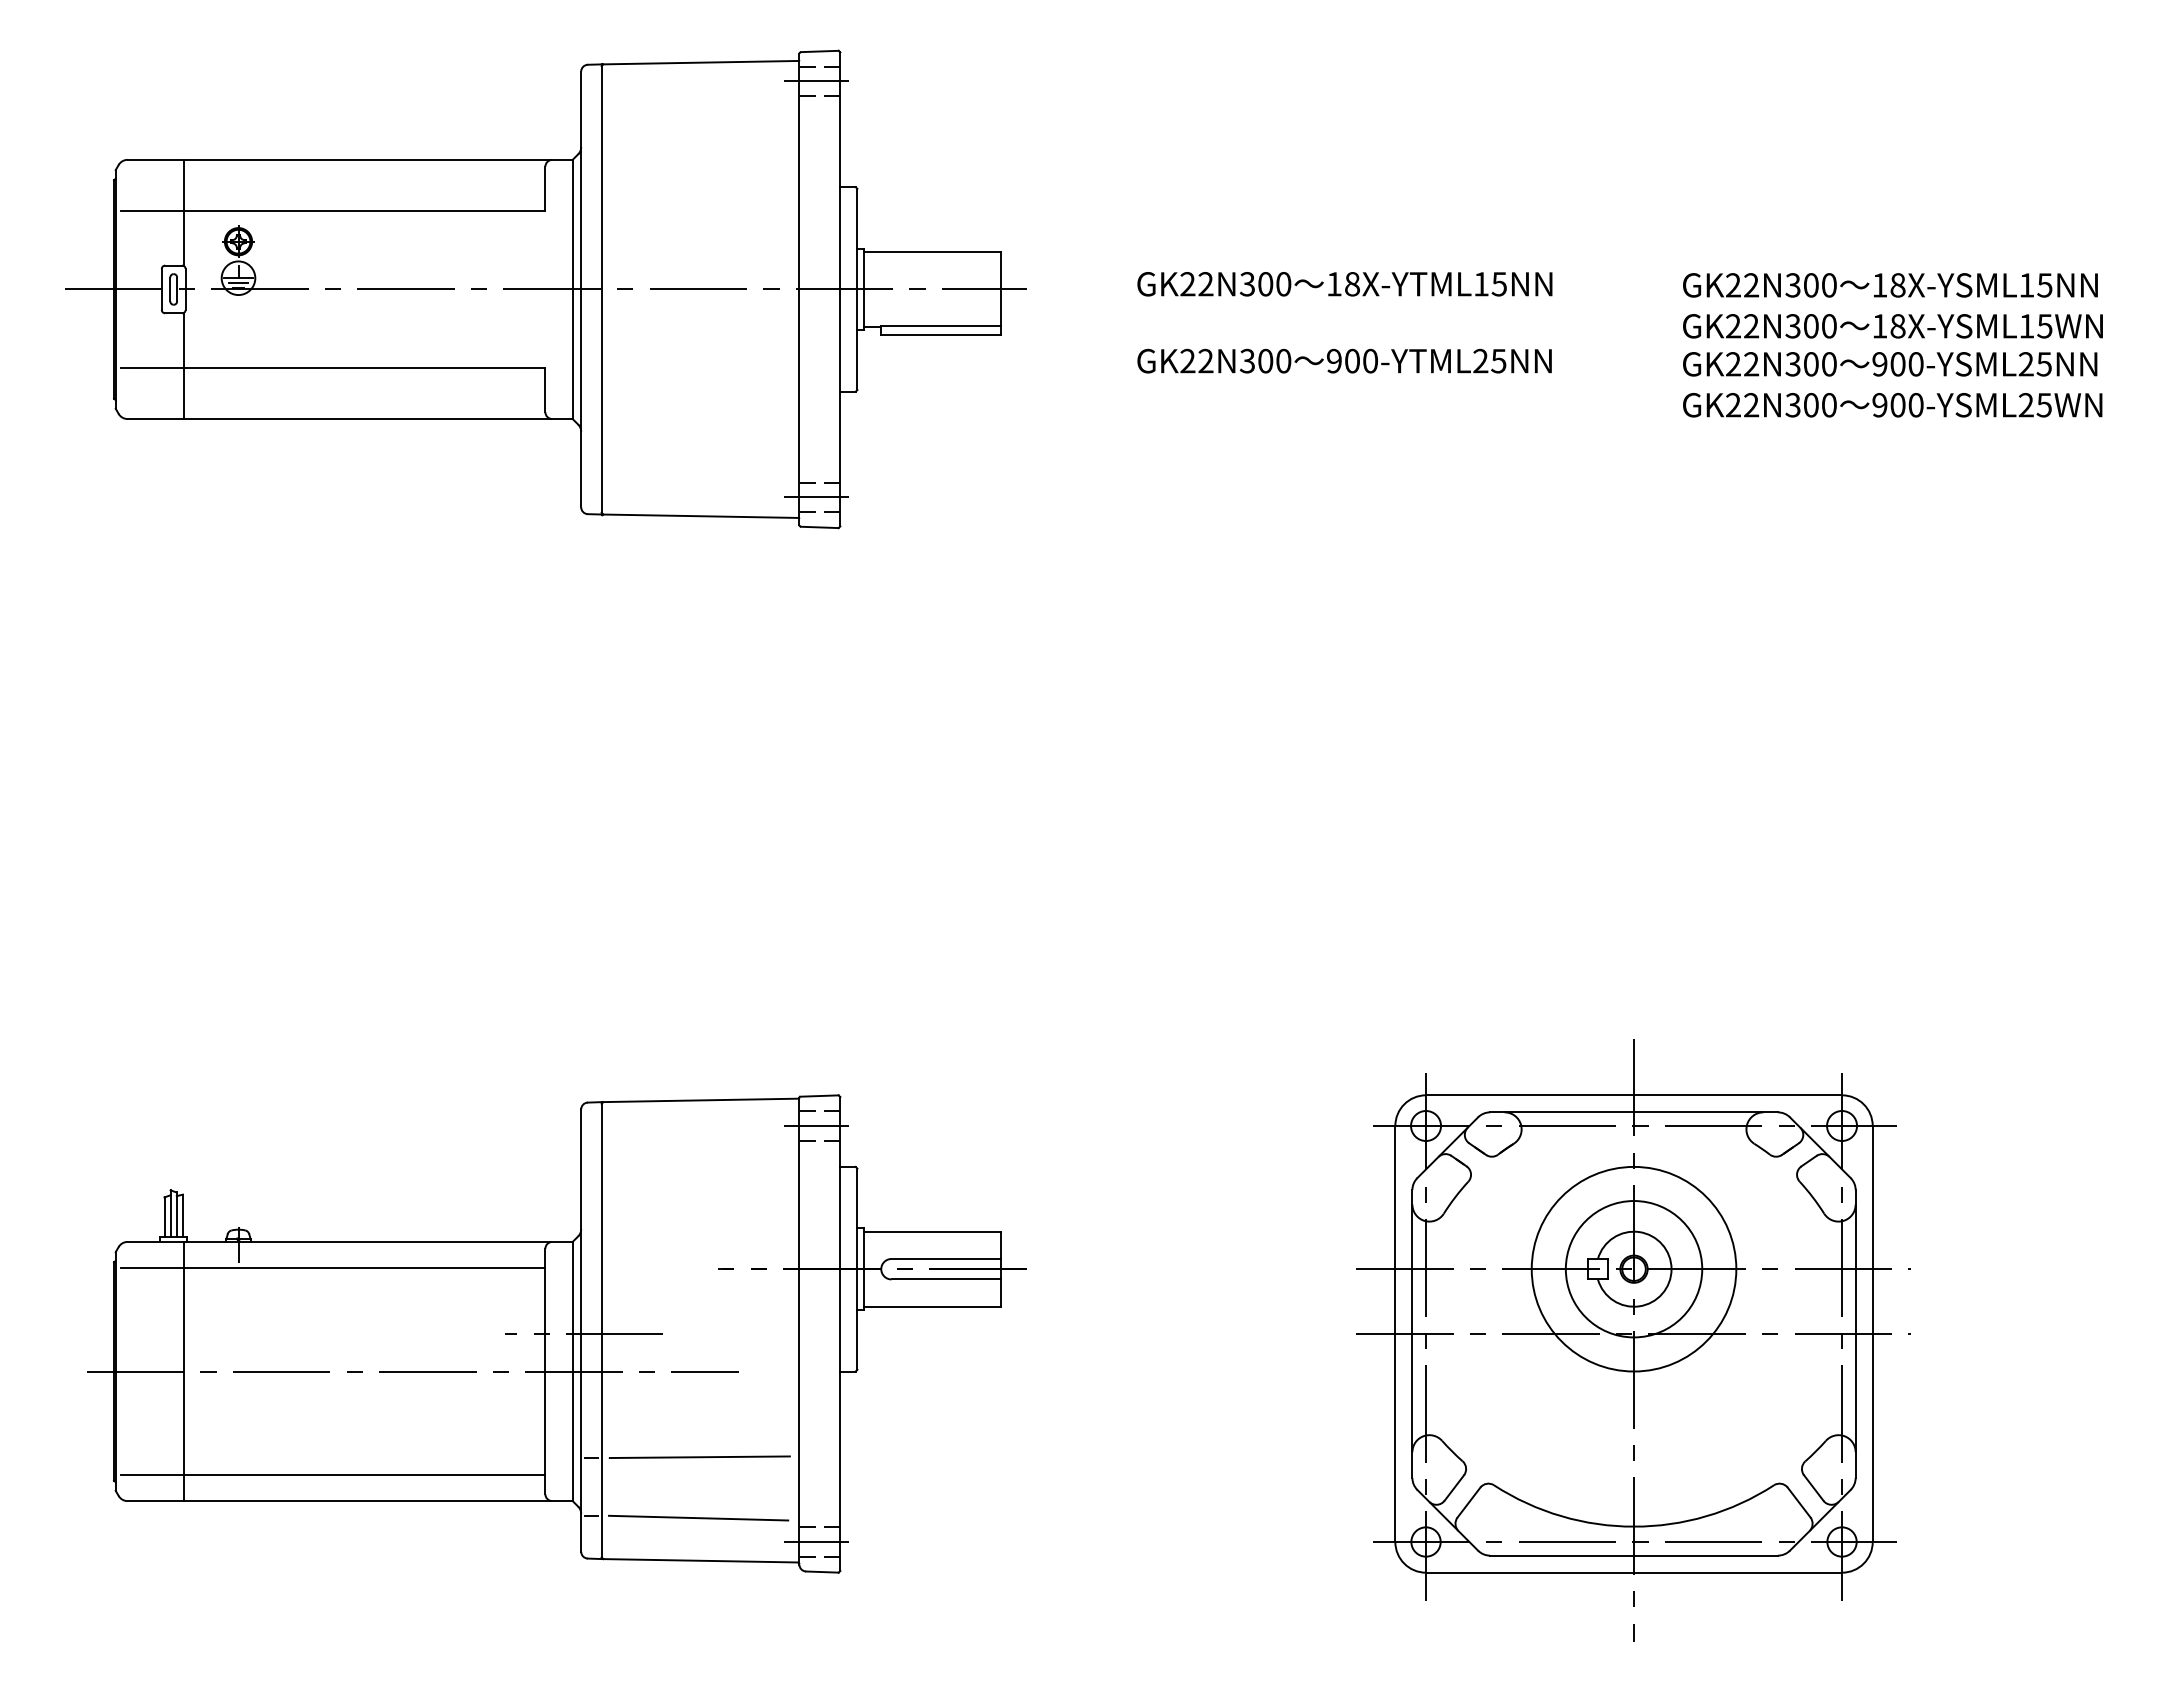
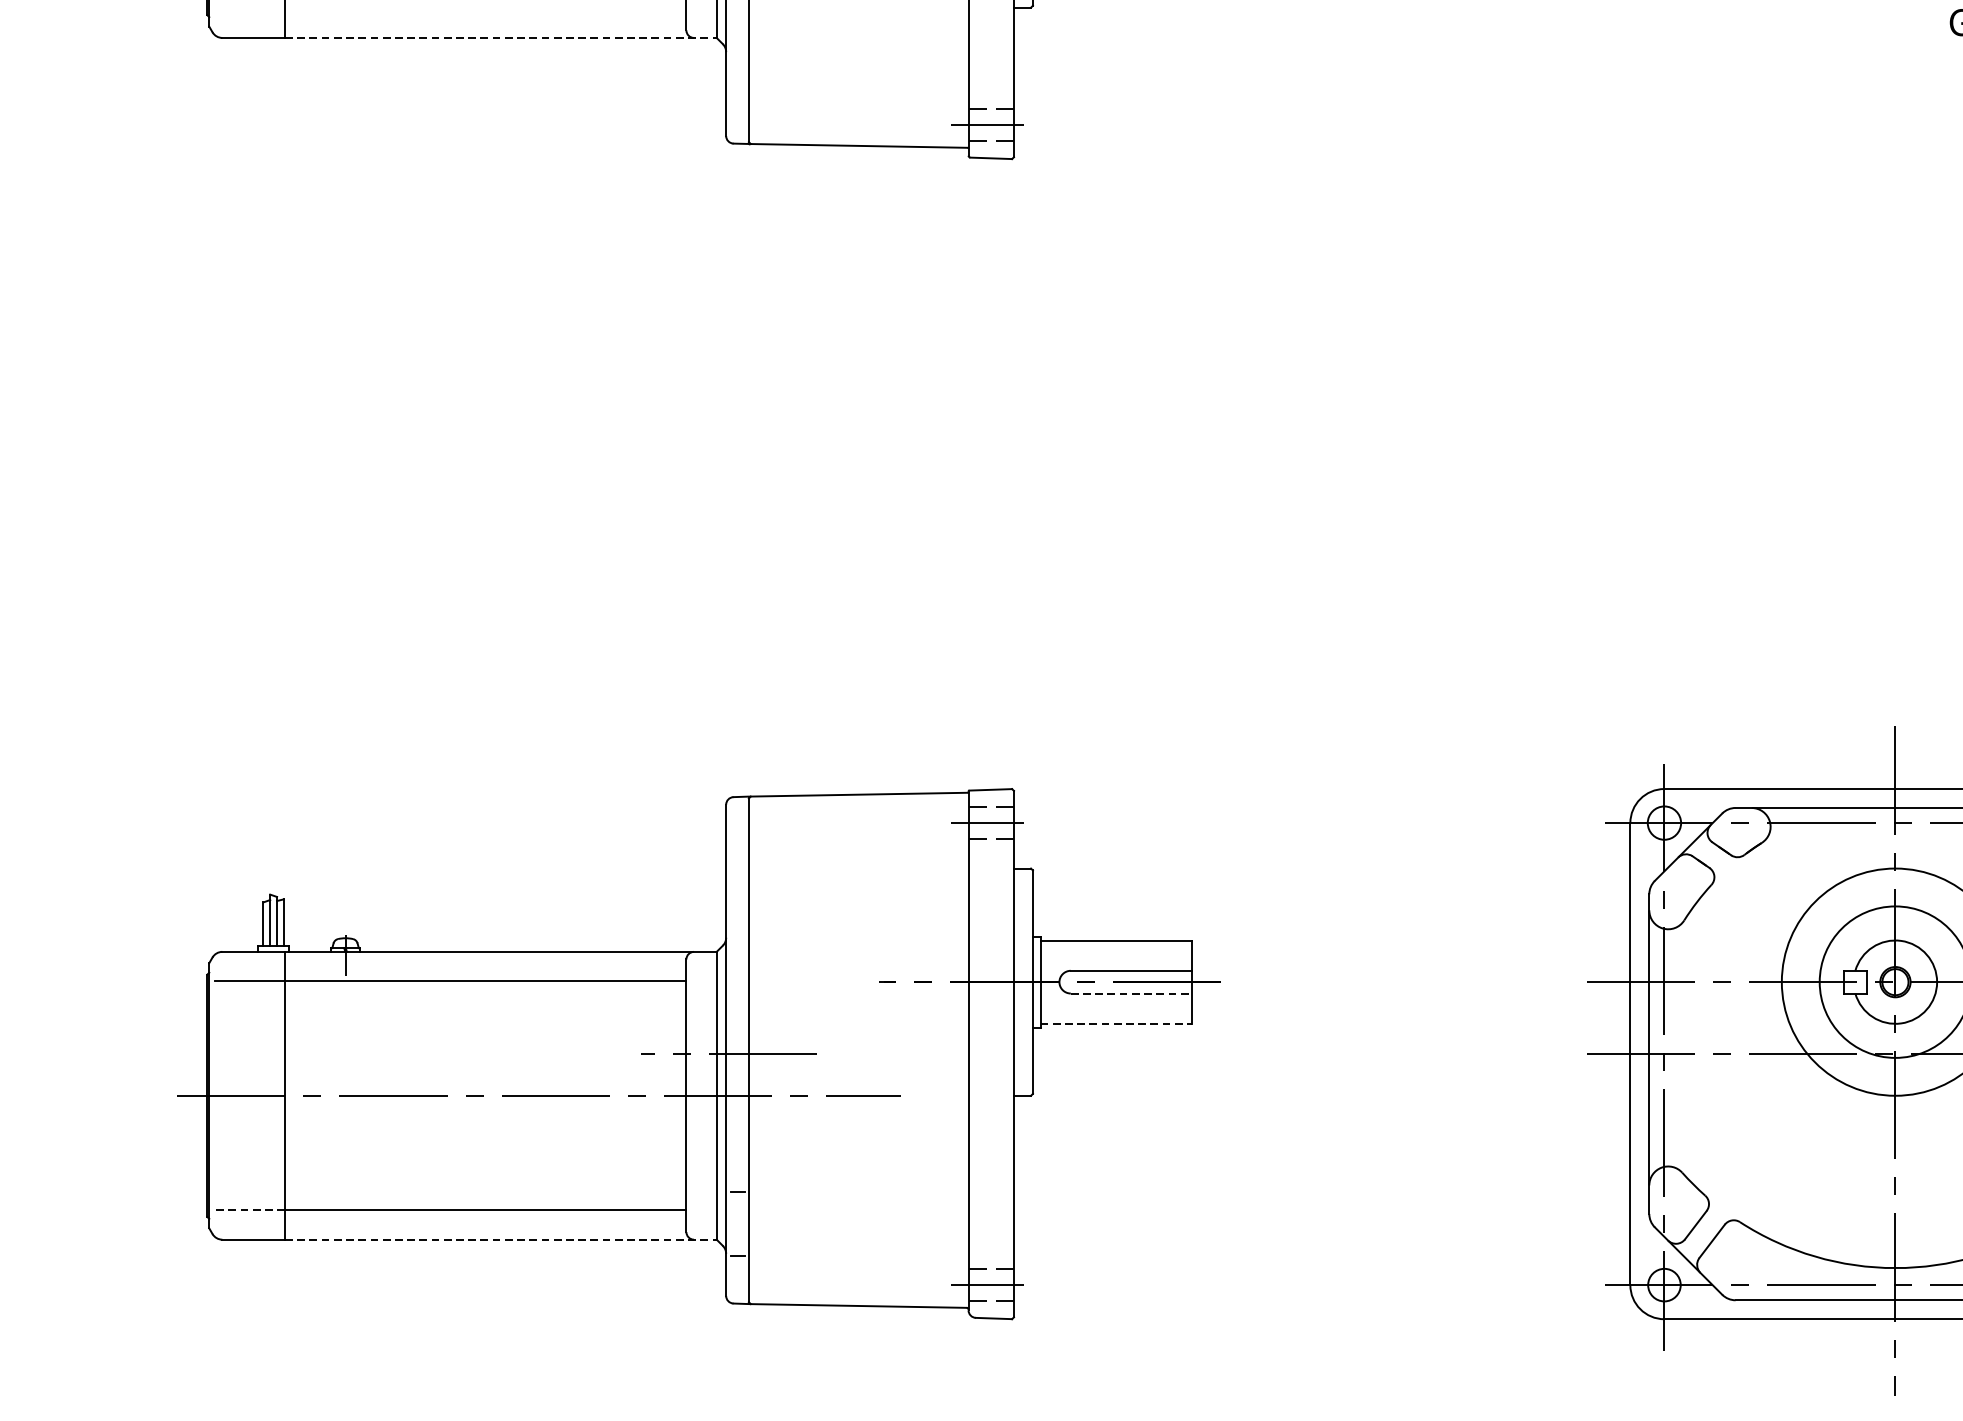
line: (378, 419) -> (501, 38), solid -> dashed
line: (946, 1279) -> (1131, 993), solid -> dashed
line: (932, 1306) -> (1116, 1023), solid -> dashed
line: (699, 1457) -> (857, 1191), removed
line: (152, 1474) -> (250, 1210), solid -> dashed
line: (378, 1501) -> (501, 1240), solid -> dashed
line: (698, 1517) -> (856, 1257), removed

